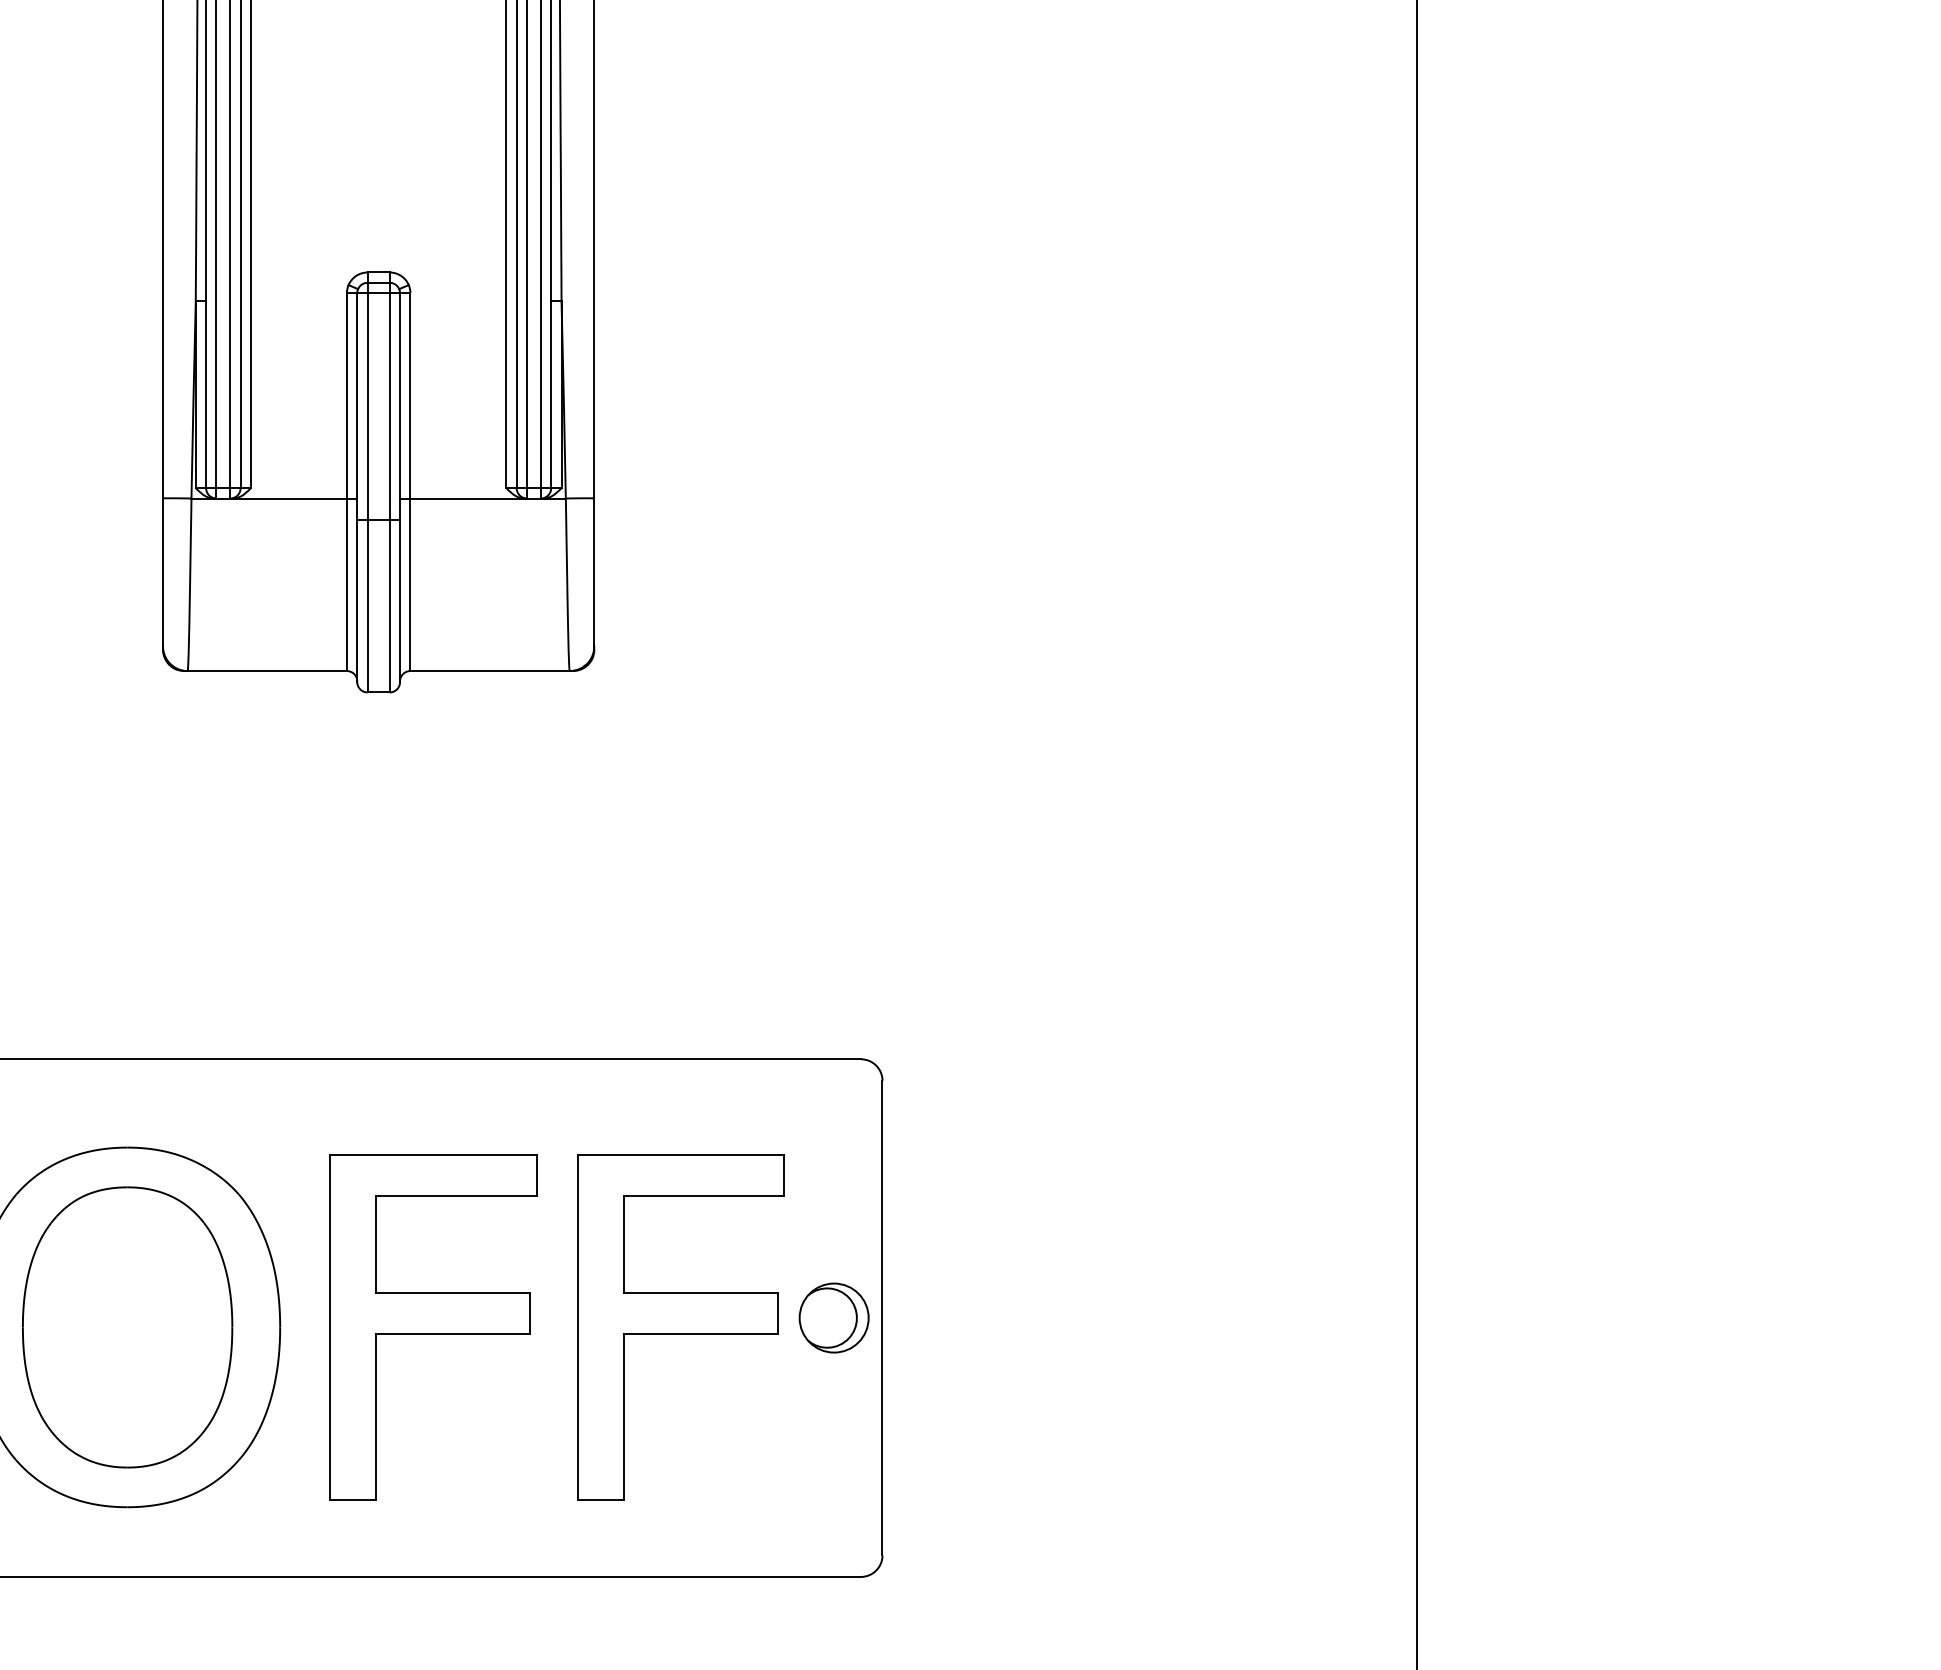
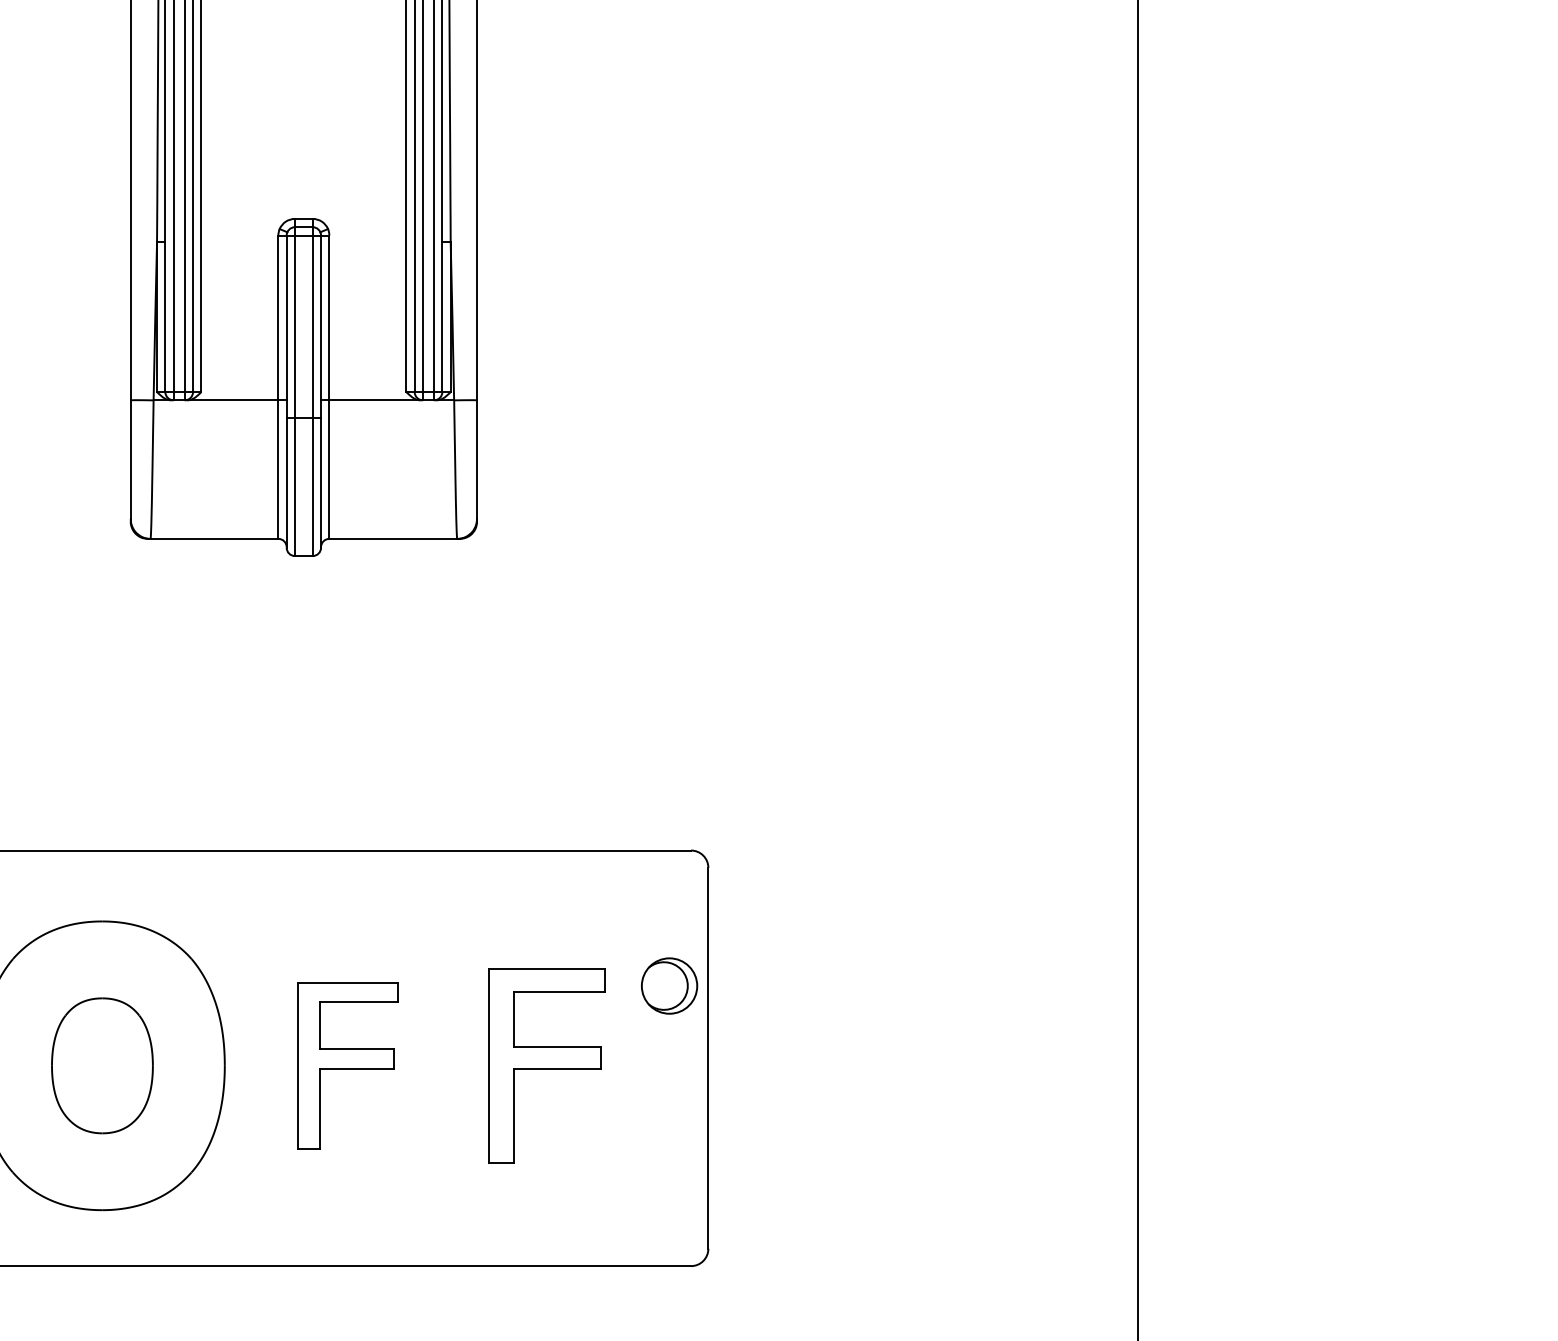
part: (833, 1317) -> (669, 985), moved
part: (127, 1327) -> (102, 1065), size x0.6
part: (433, 1327) -> (347, 1065), size x0.6
part: (680, 1327) -> (546, 1065), size x0.7

